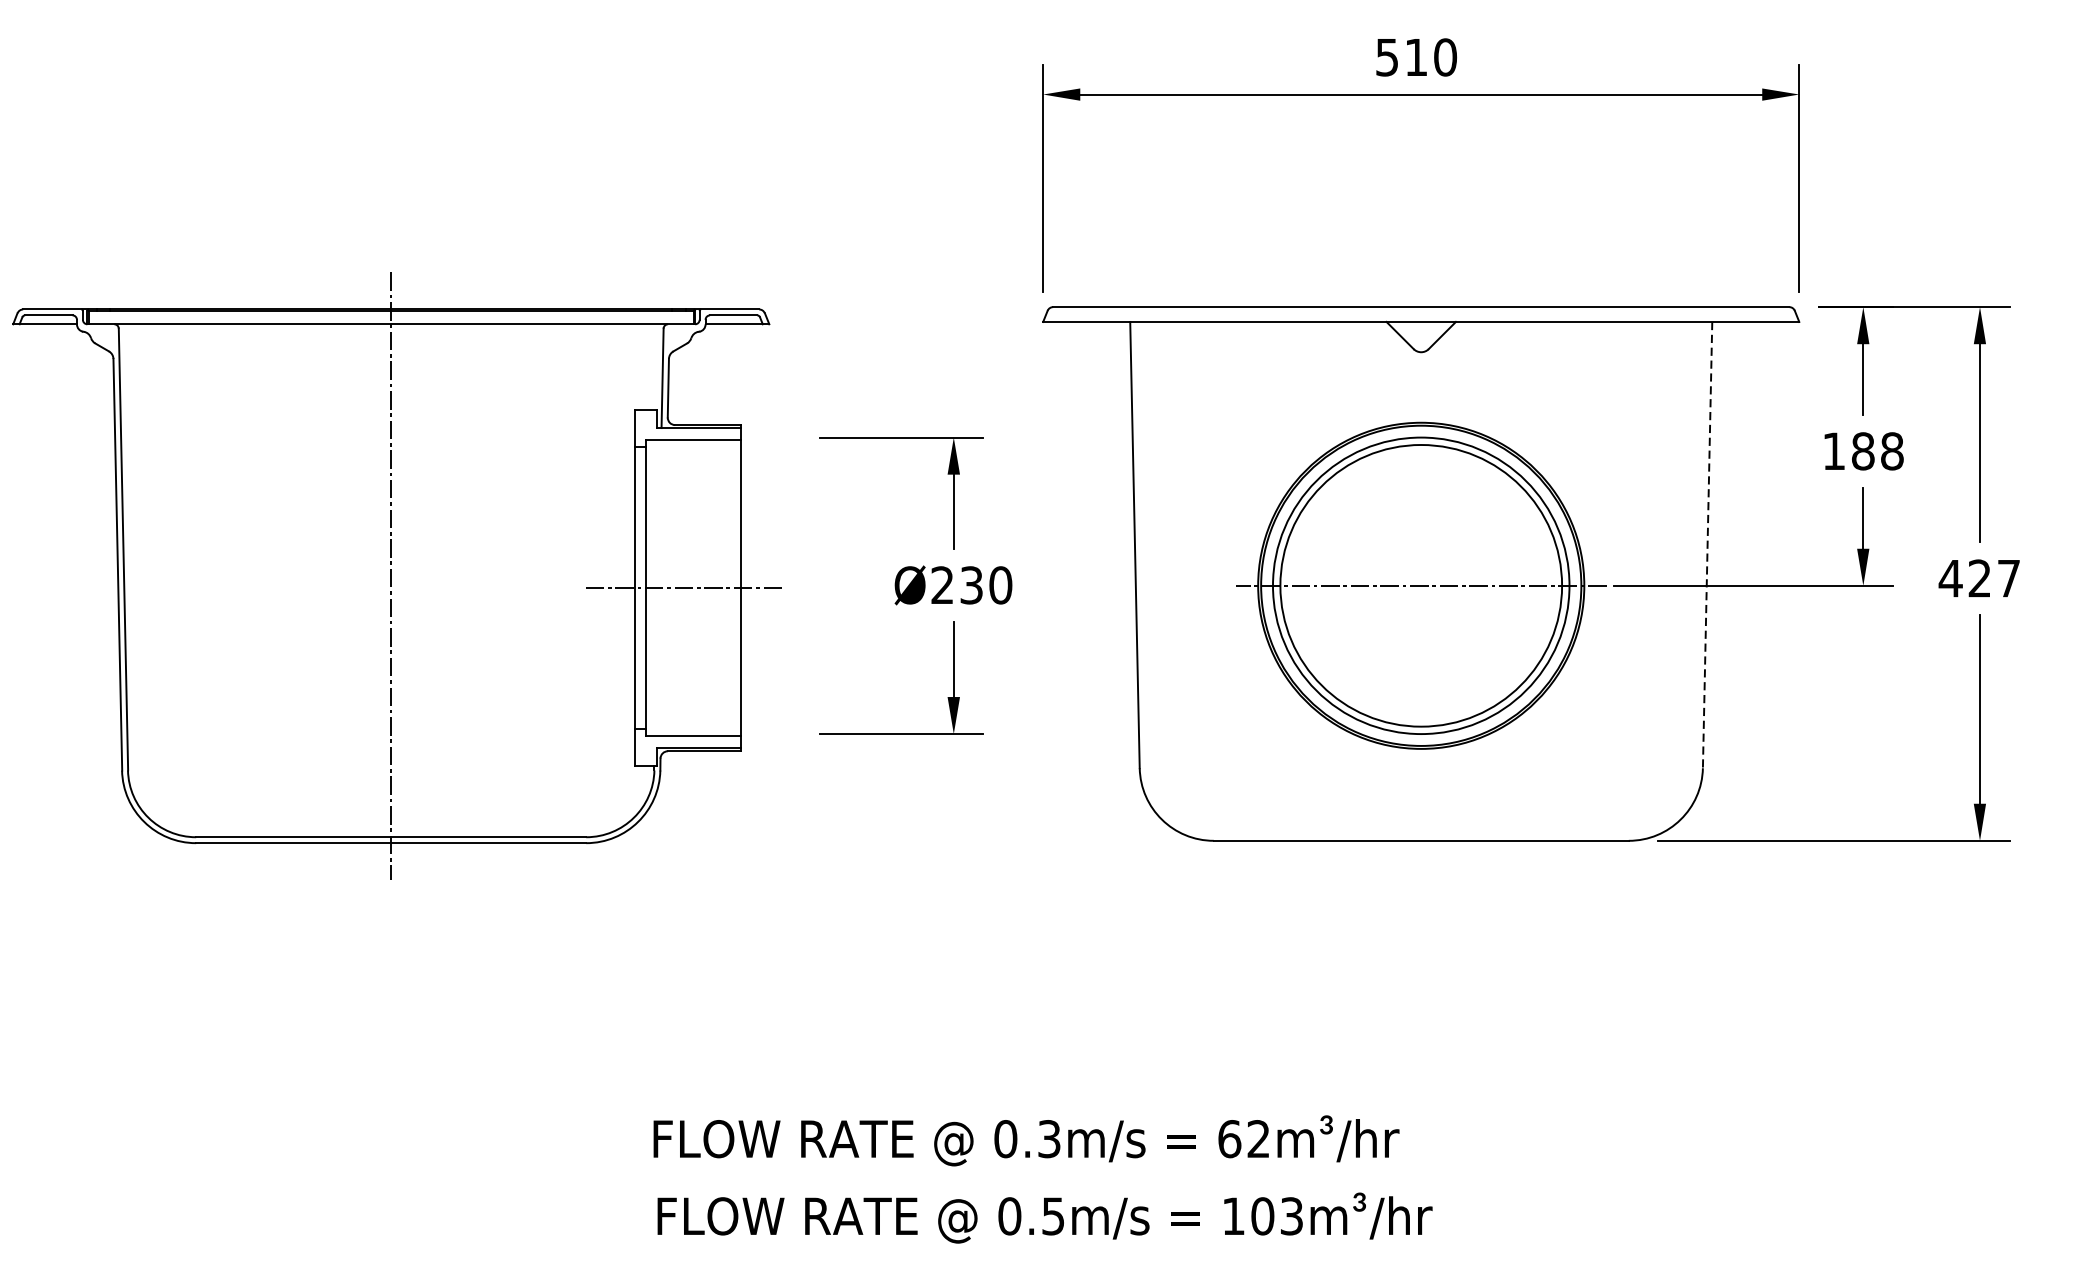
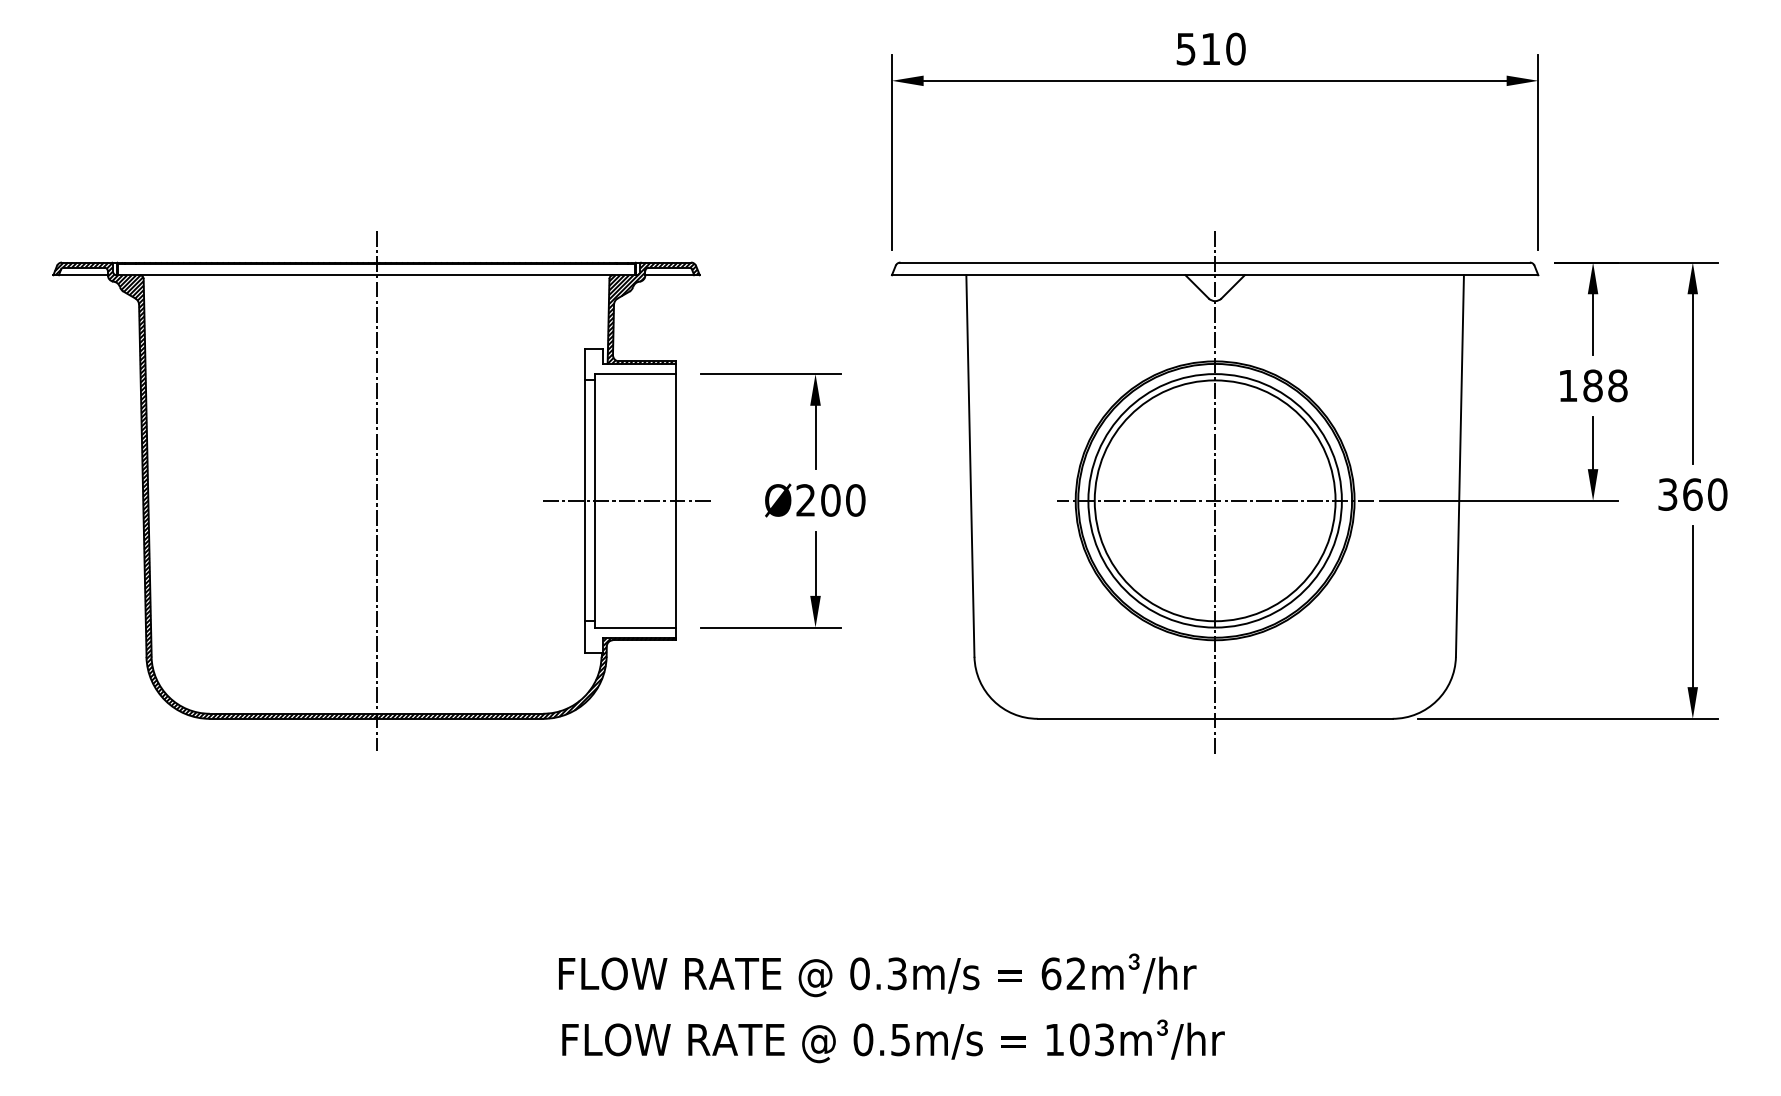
line: (1707, 544) -> (1459, 465), dashed -> solid
part: (396, 576) -> (381, 490), moved
line: (1421, 577) -> (1215, 493), added
text: (1979, 578) -> (1692, 494), 427 -> 360
text: (971, 585) -> (830, 500), Ø230 -> Ø200

